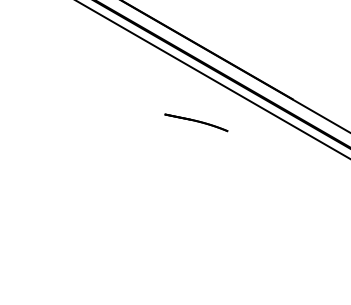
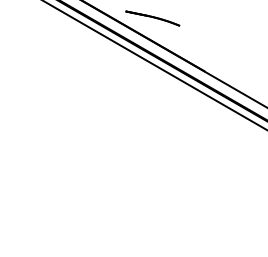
part: (196, 122) -> (152, 18), moved

